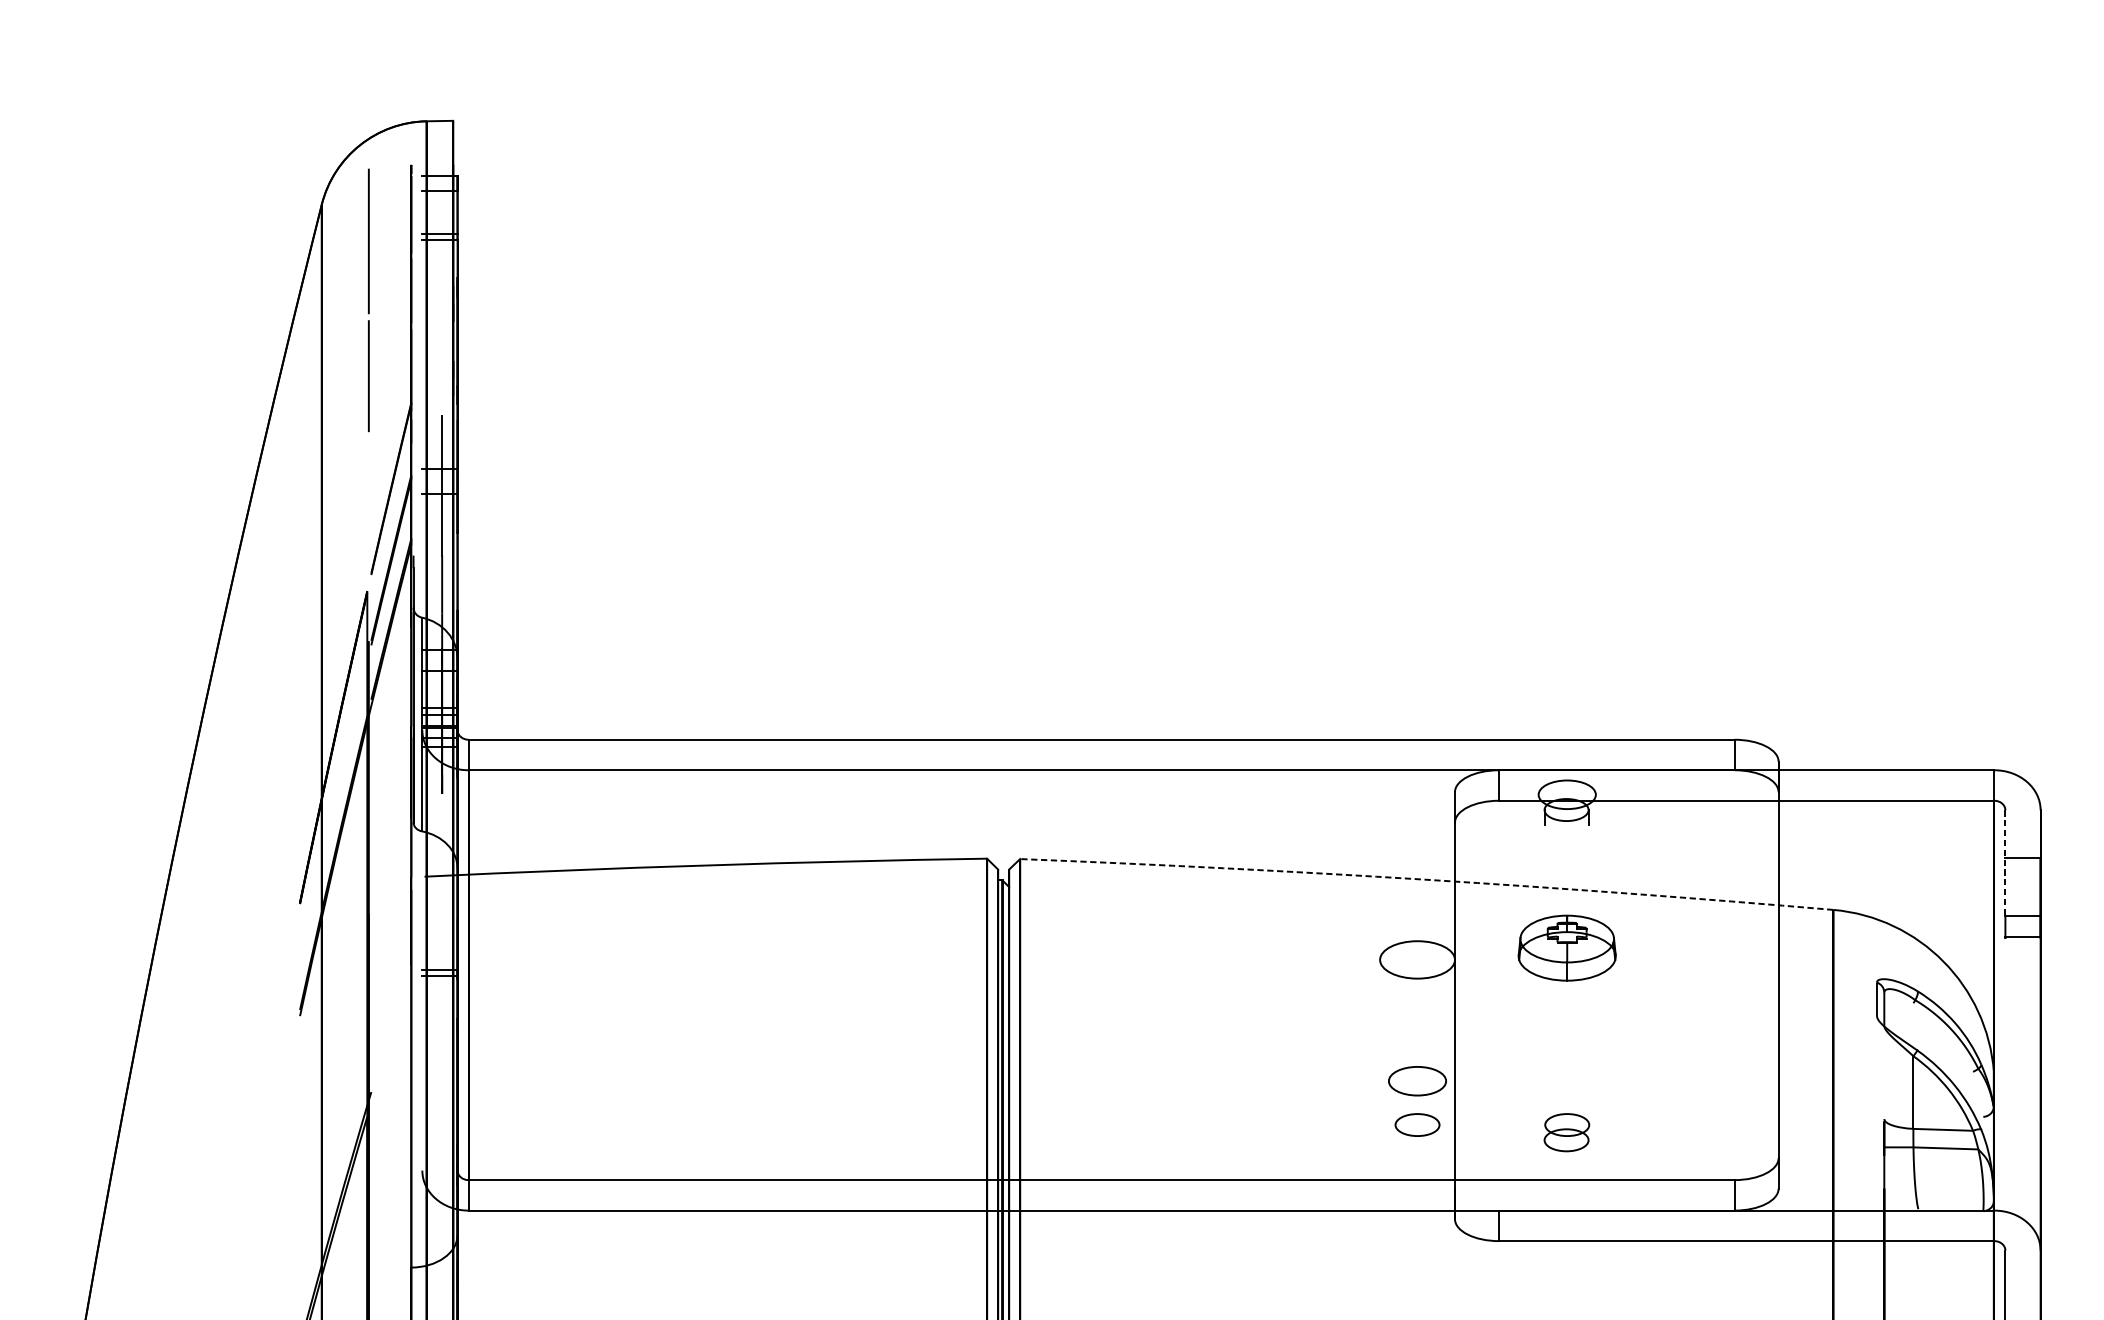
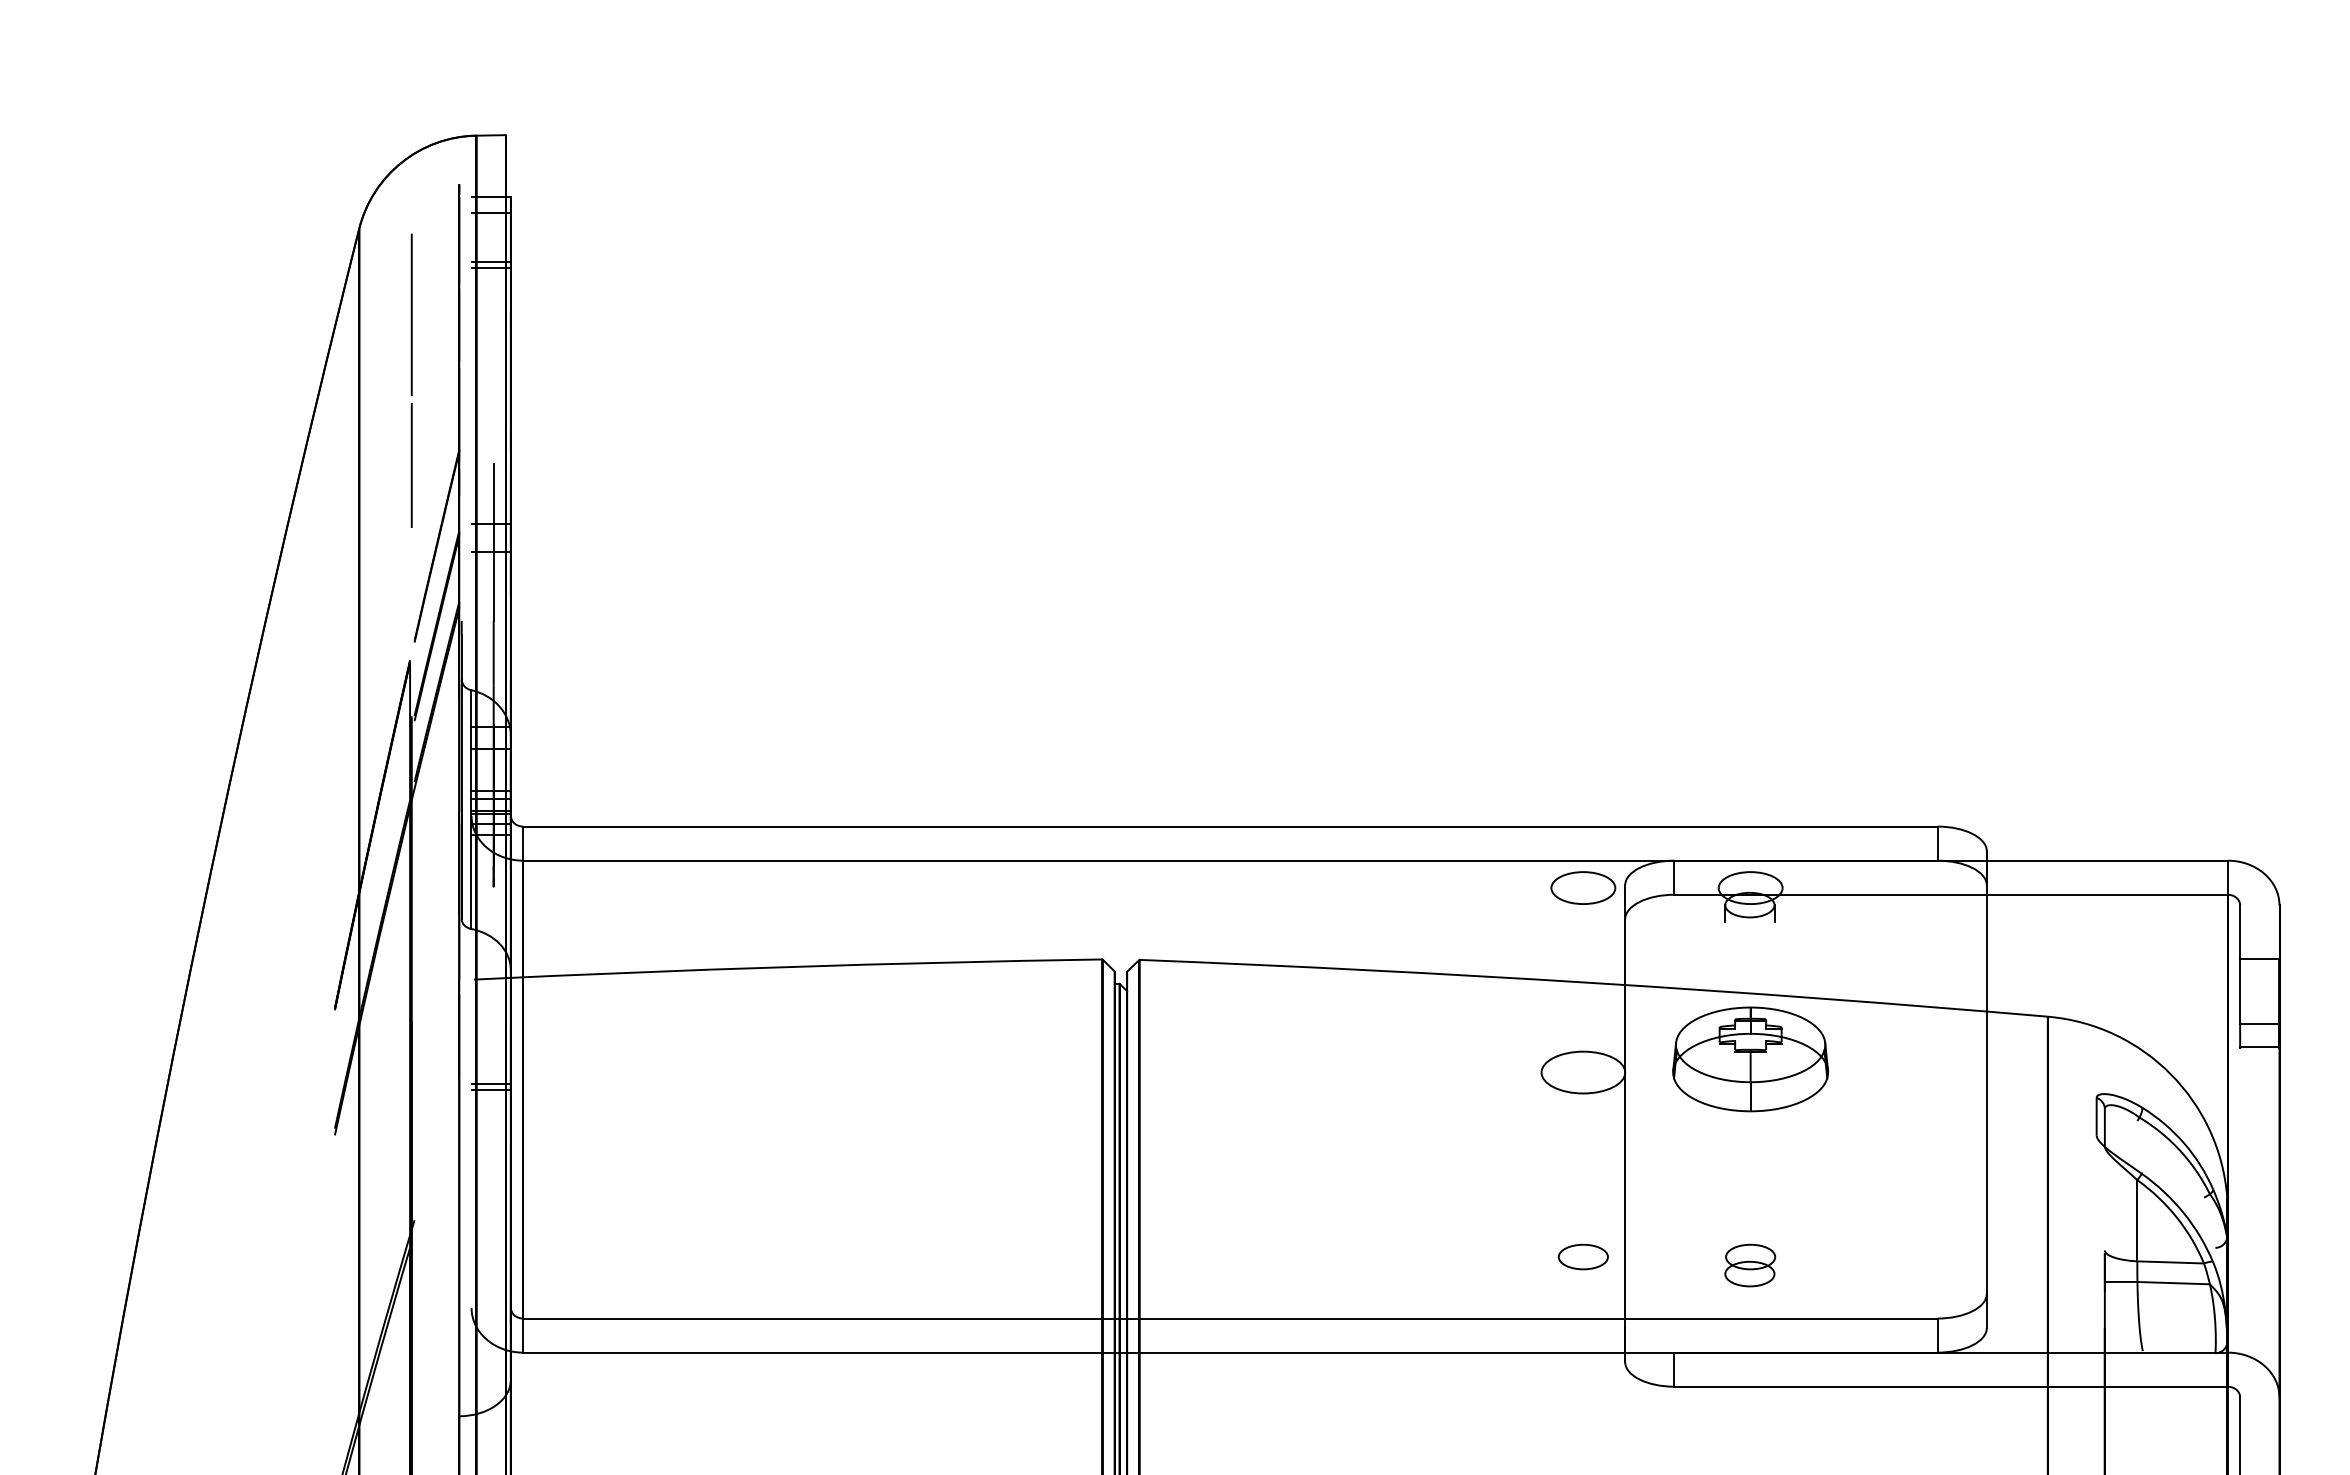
line: (368, 300) -> (411, 380), moved
line: (2005, 864) -> (2240, 965), dashed -> solid
arc: (1426, 880) -> (1593, 983), dashed -> solid
part: (1567, 948) -> (1750, 1059), size x1.43
circle: (1417, 1080) -> (1583, 887), moved

